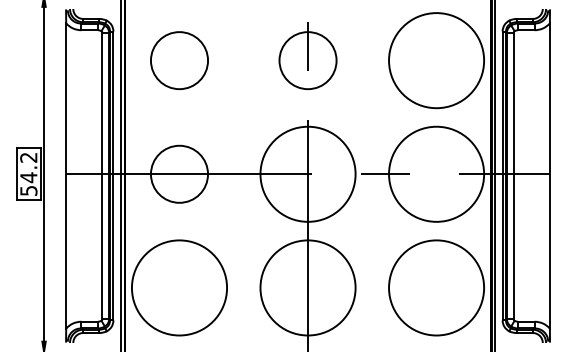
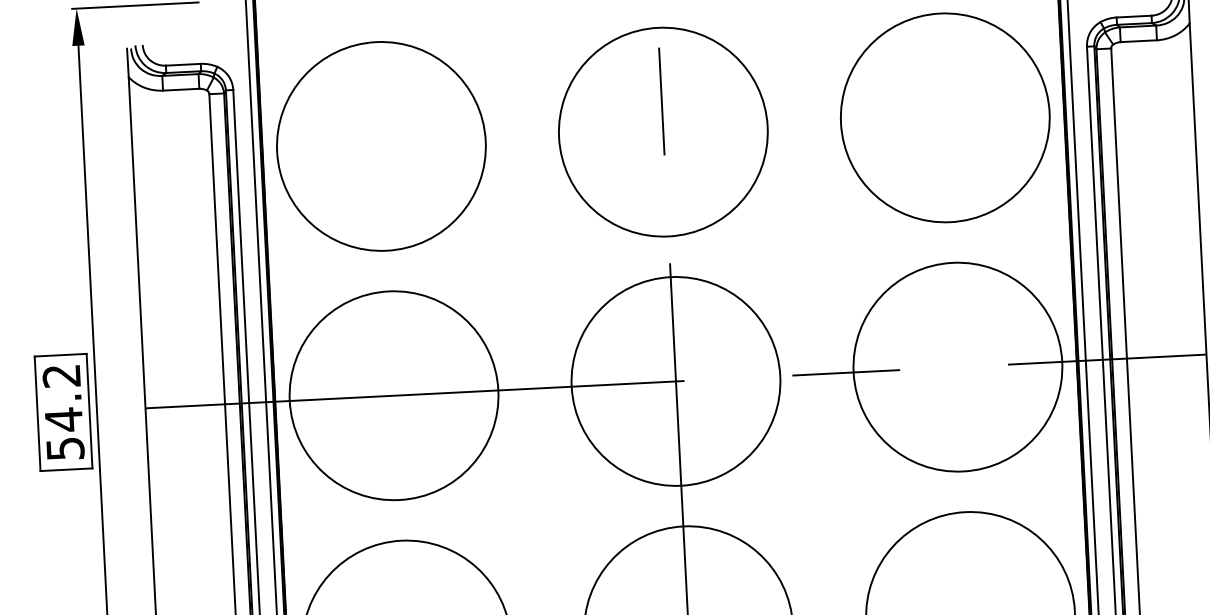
circle: (179, 60) -> (381, 146), size x1.67
circle: (307, 60) -> (662, 131), size x1.67
circle: (179, 173) -> (393, 393), size x1.67

